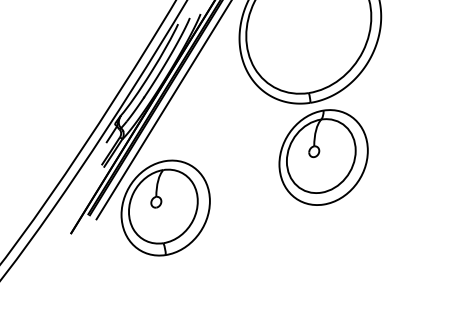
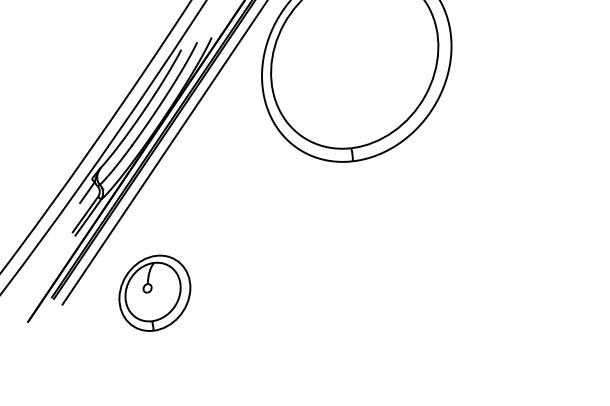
part: (323, 157) -> (367, 234), removed
part: (165, 207) -> (154, 292), size x0.6

